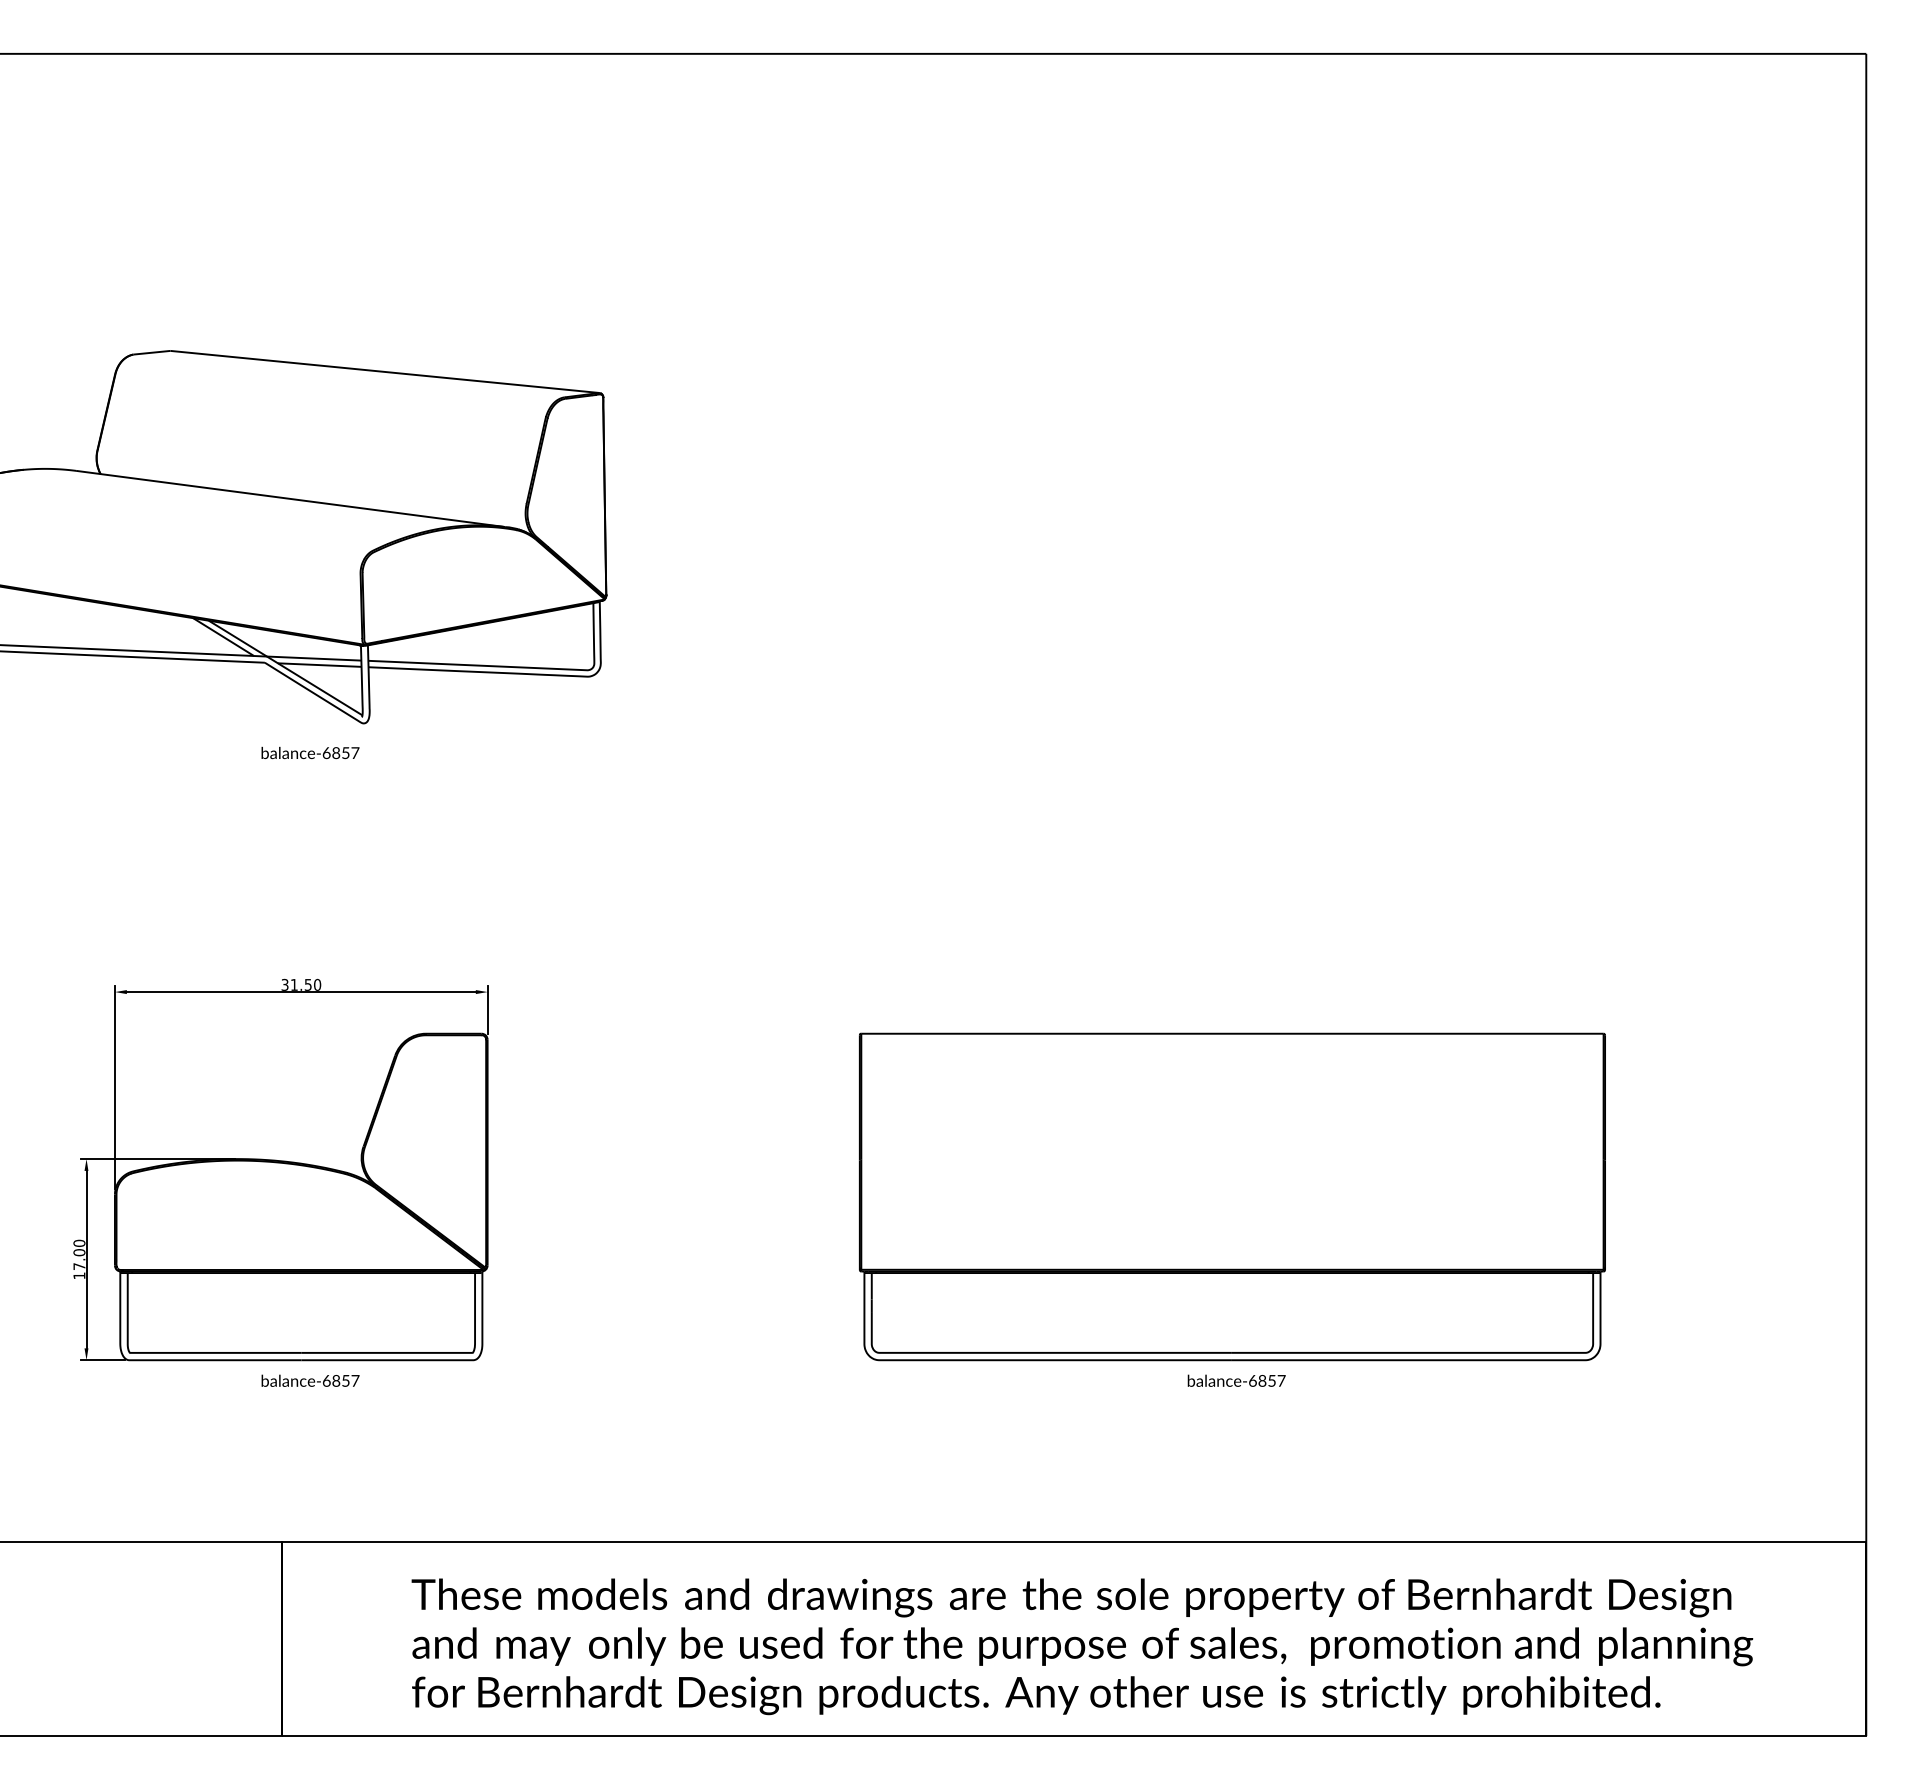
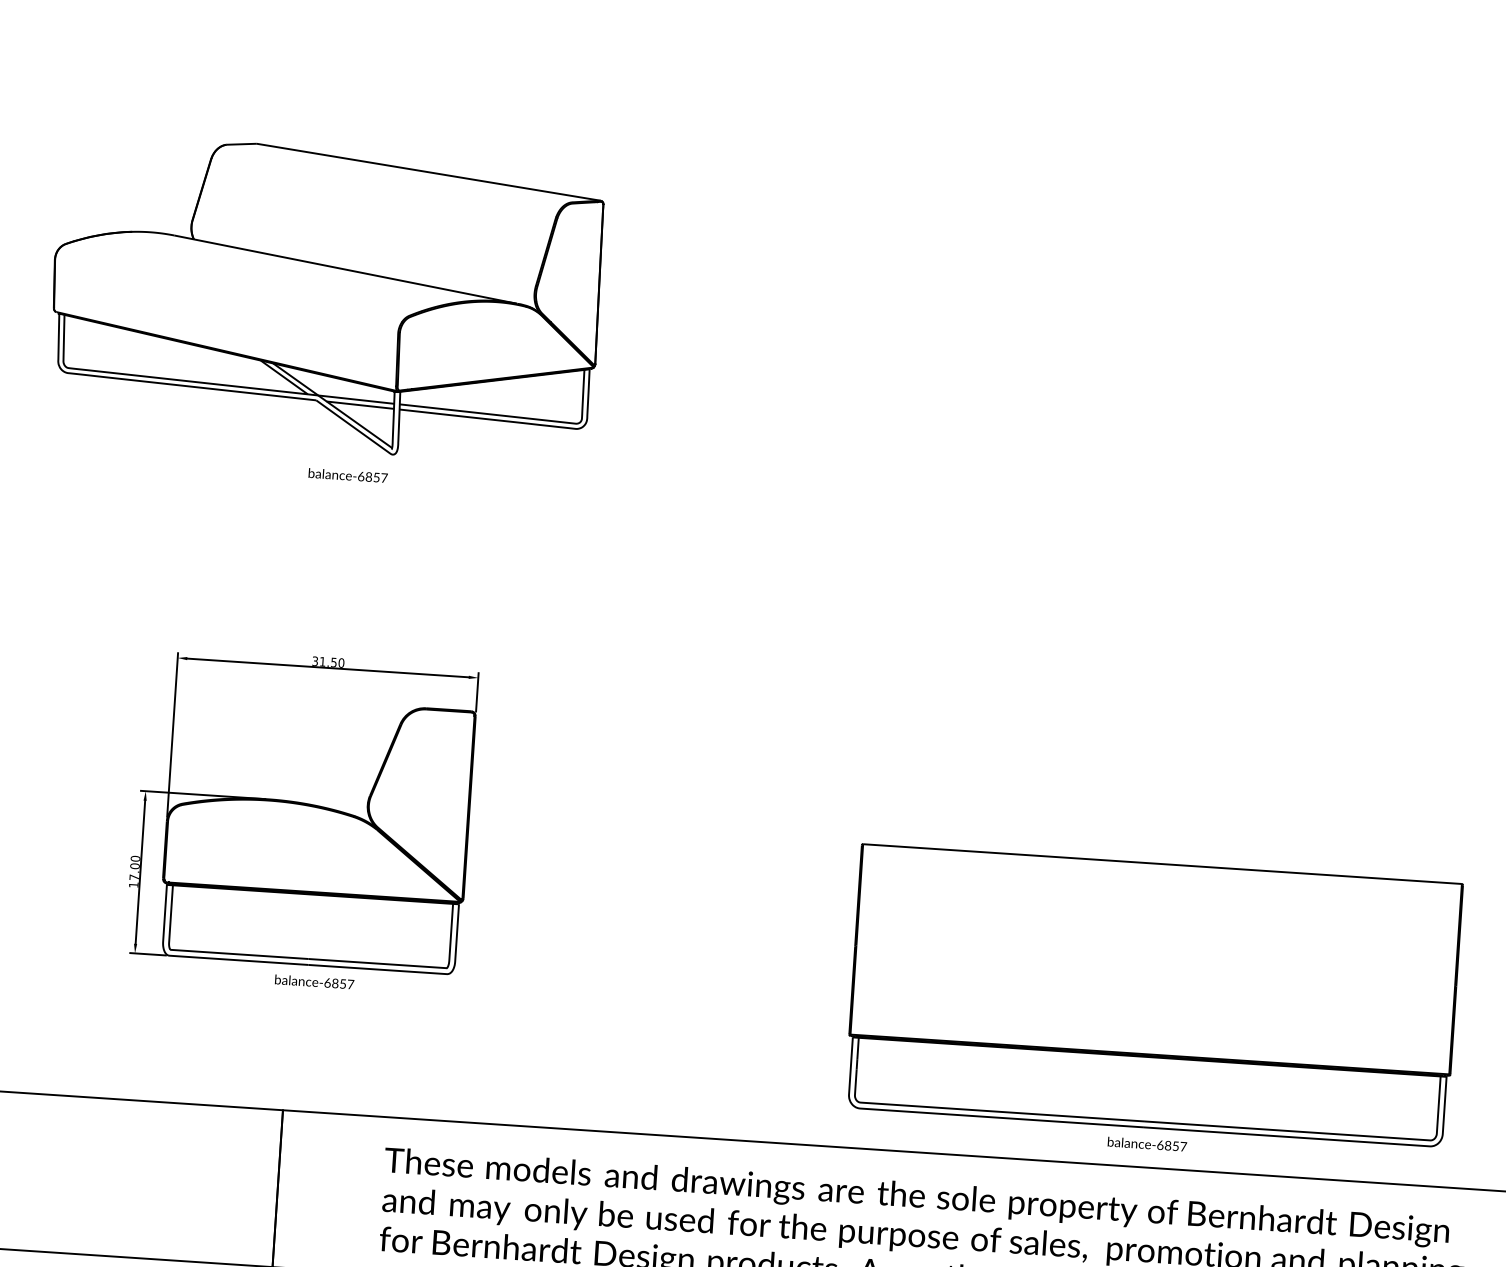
part: (1232, 1209) -> (1153, 1005), moved

